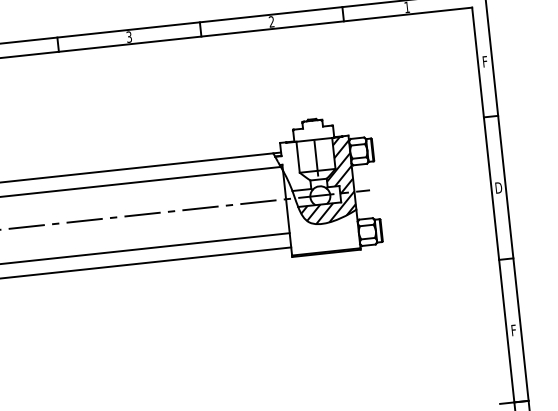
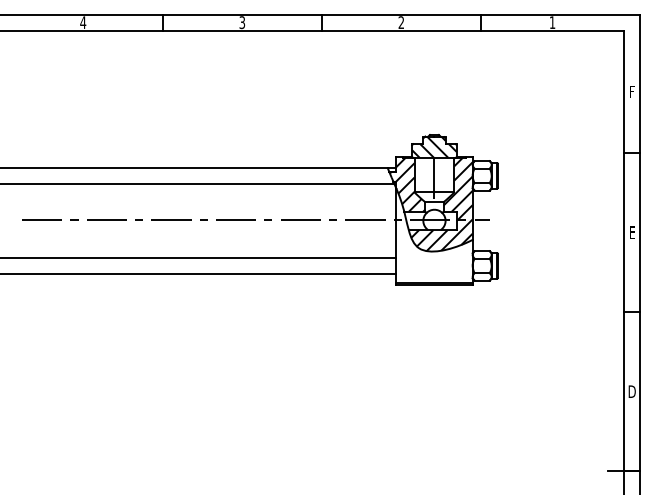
hatch: (313, 129) -> (434, 146), added
hatch: (292, 166) -> (407, 184), added
text: (498, 187) -> (632, 232), D -> E
text: (513, 330) -> (631, 391), F -> D

